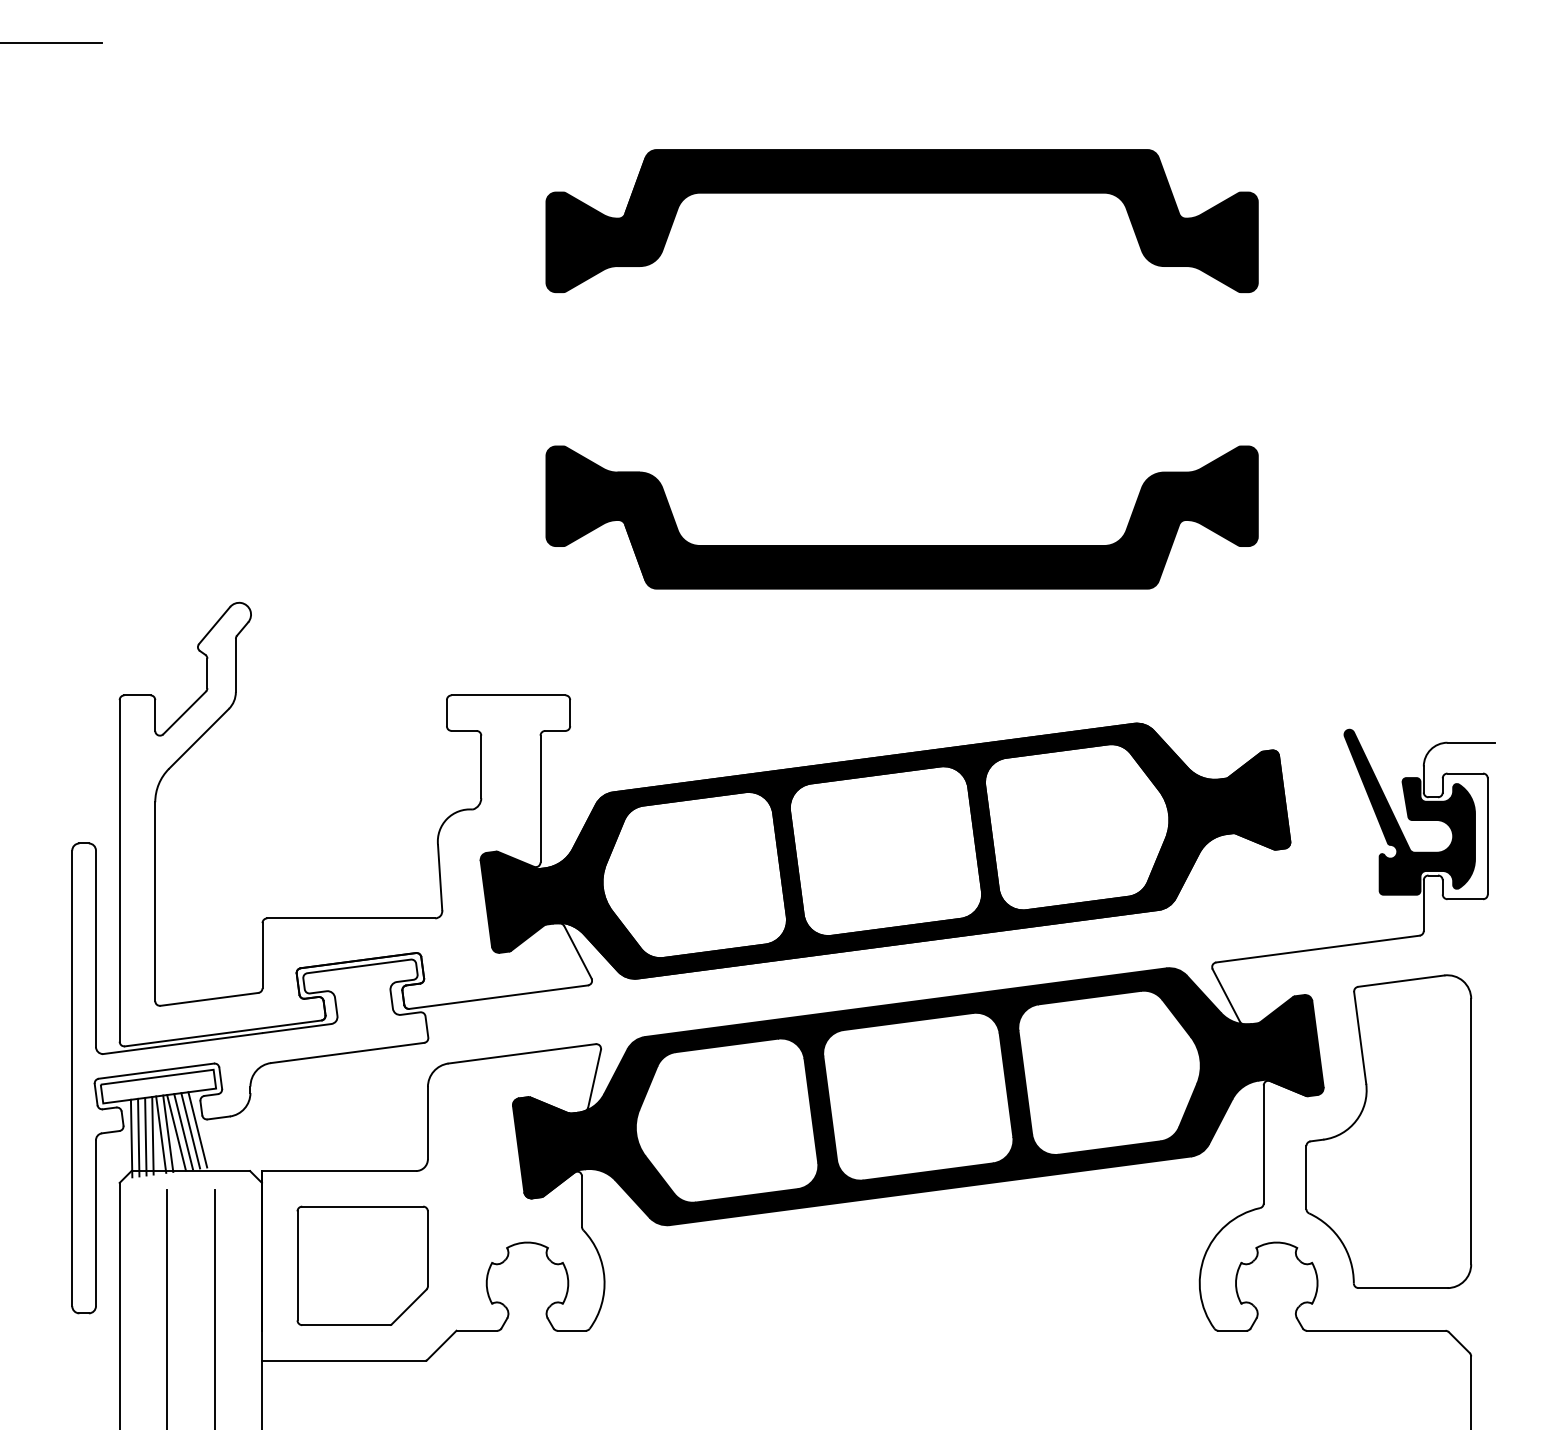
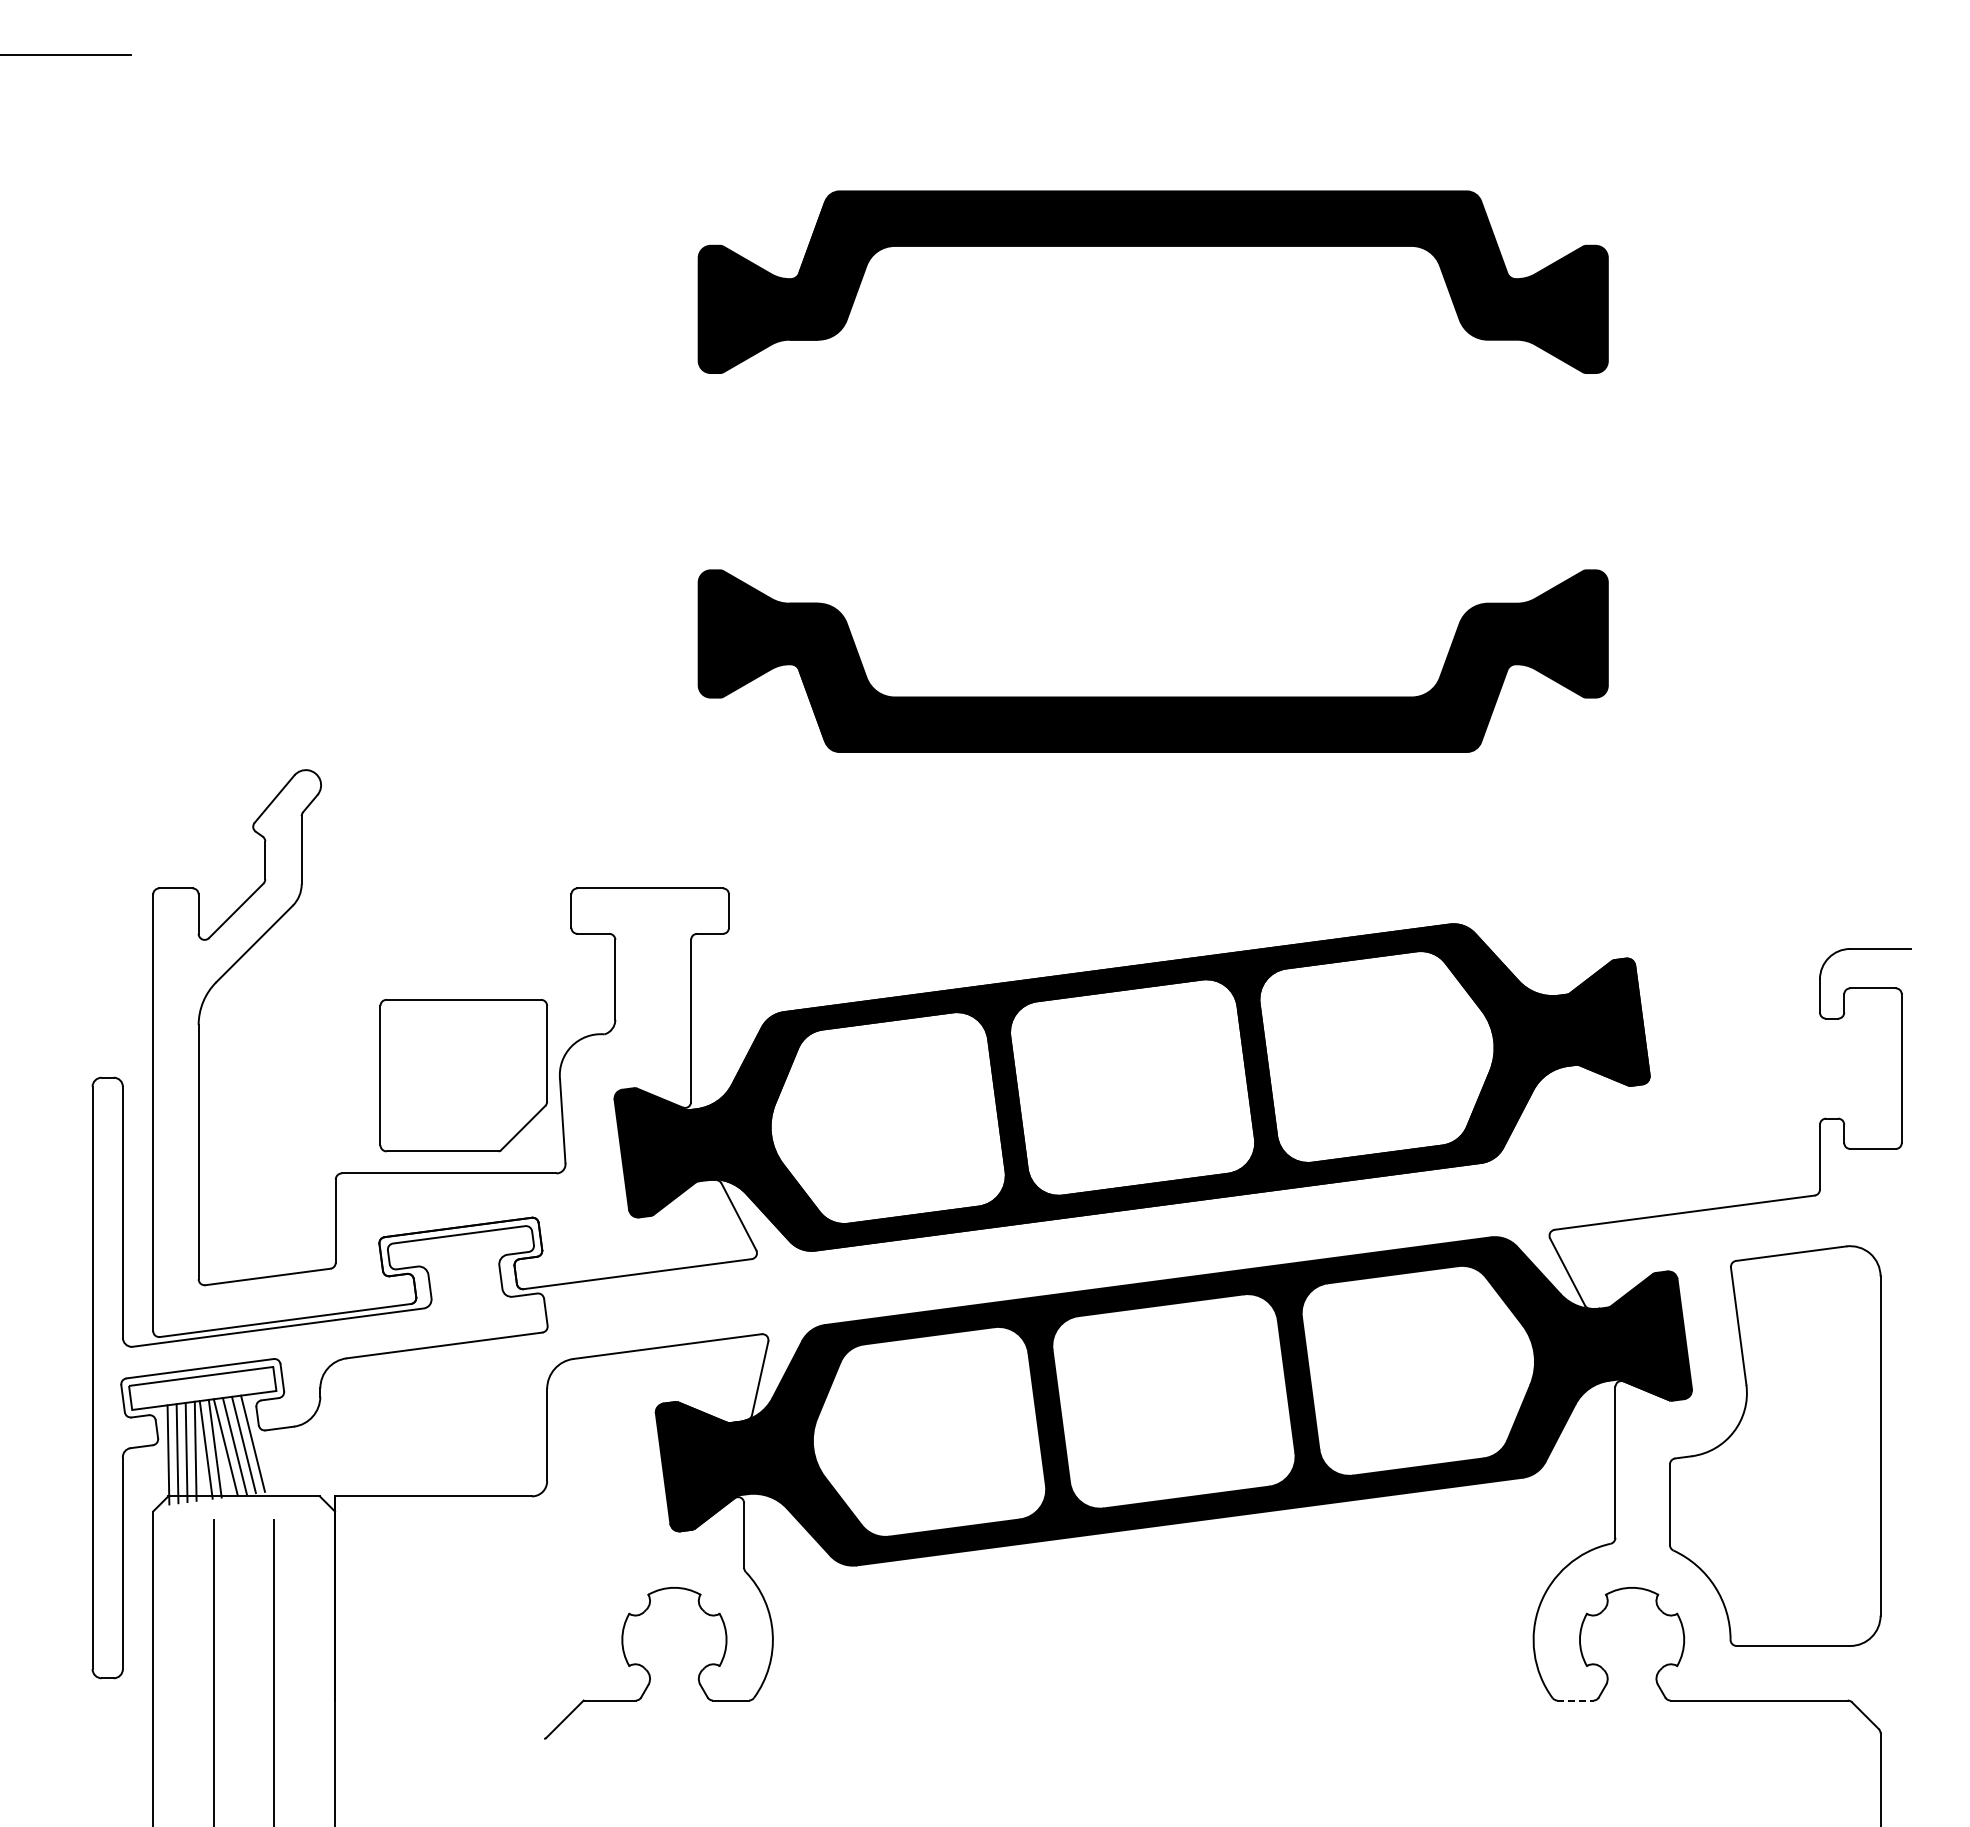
fill: (1409, 812) -> (1801, 1037), removed
part: (362, 1265) -> (463, 1075), moved
line: (1233, 1330) -> (1576, 1700), solid -> dashed
line: (343, 1360) -> (439, 1738), removed

